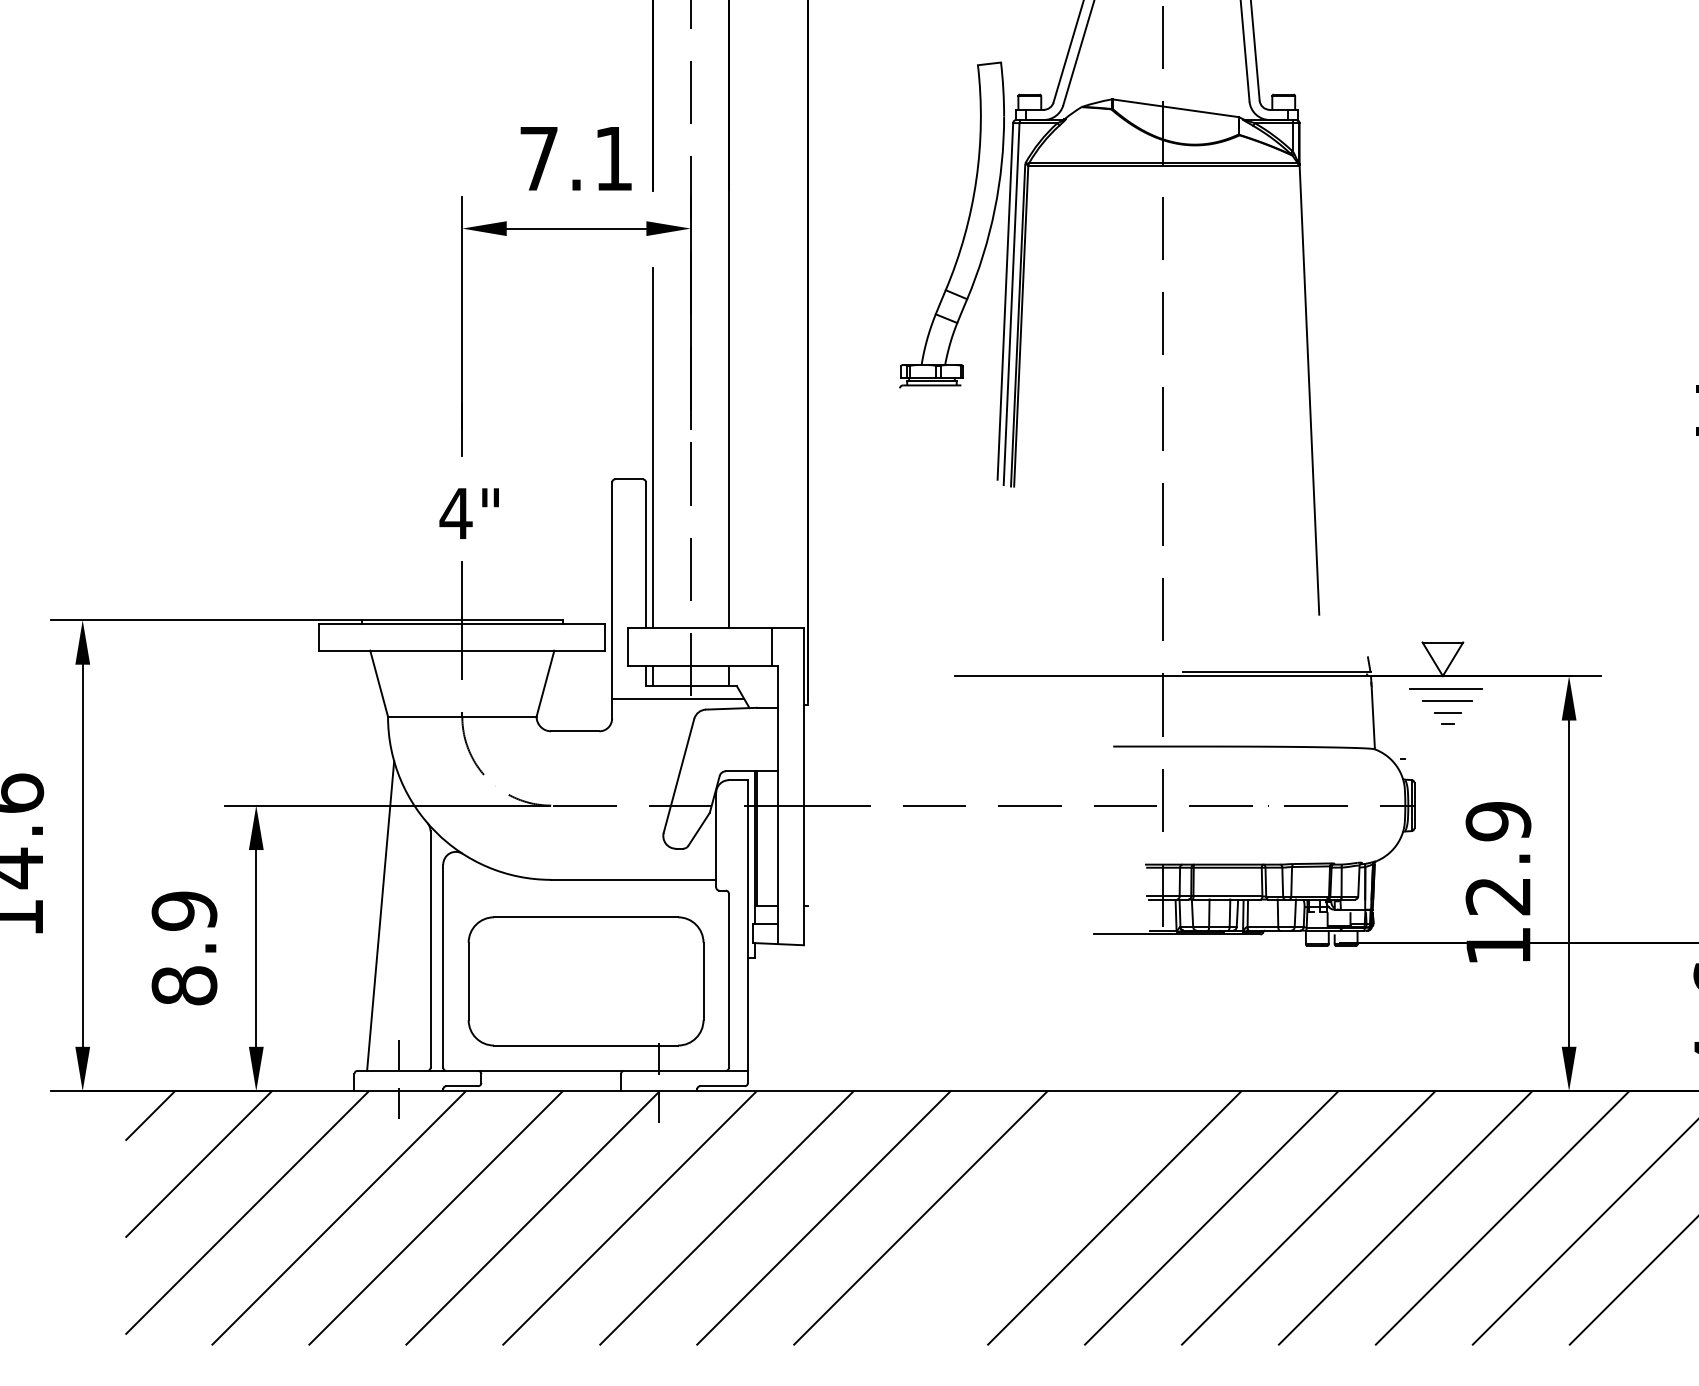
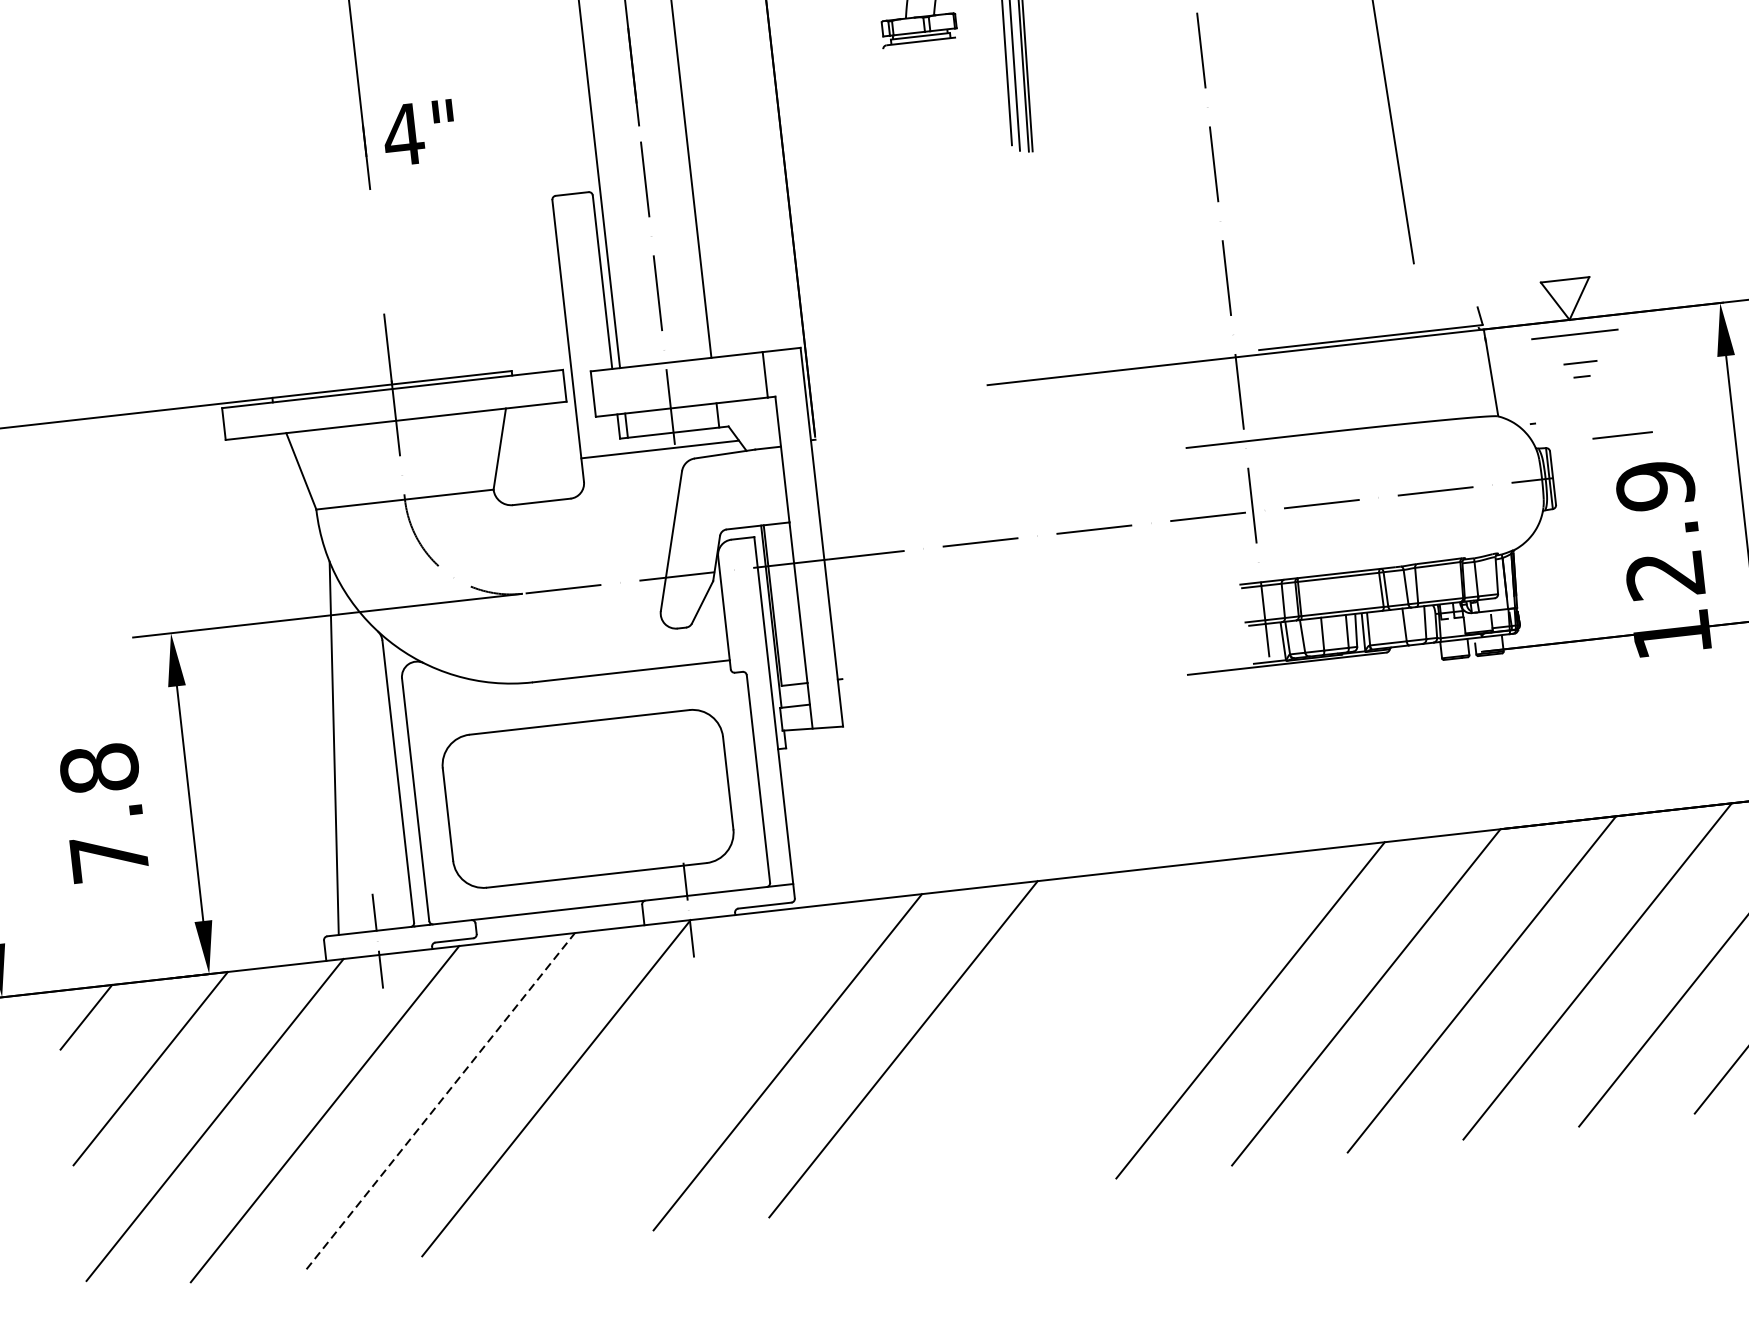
text: (468, 513) -> (418, 132), moved
line: (1447, 700) -> (1623, 435), moved
text: (184, 948) -> (104, 813), 8.9 -> 7.8
line: (436, 1217) -> (441, 1100), solid -> dashed
line: (629, 1217) -> (671, 1074), removed
line: (920, 1217) -> (1018, 1035), removed

